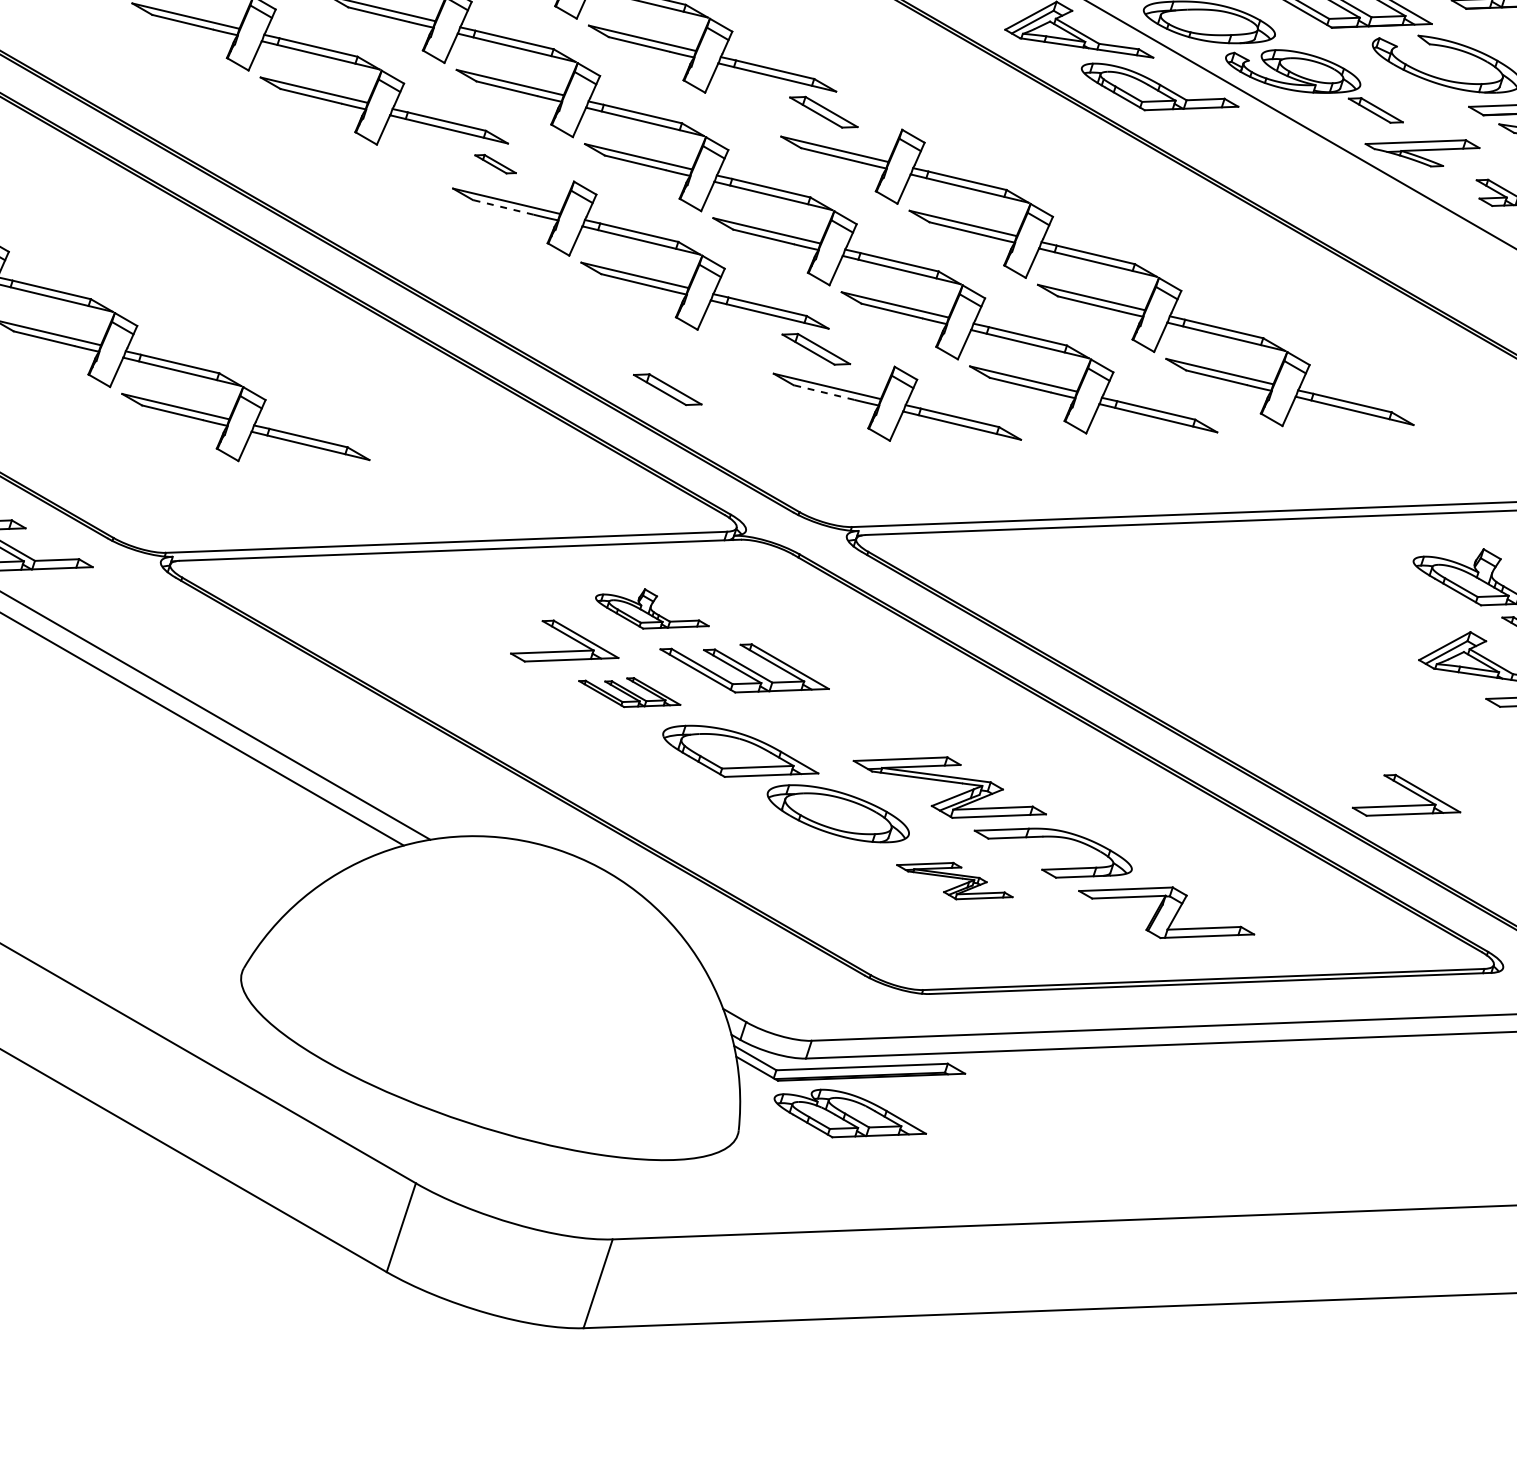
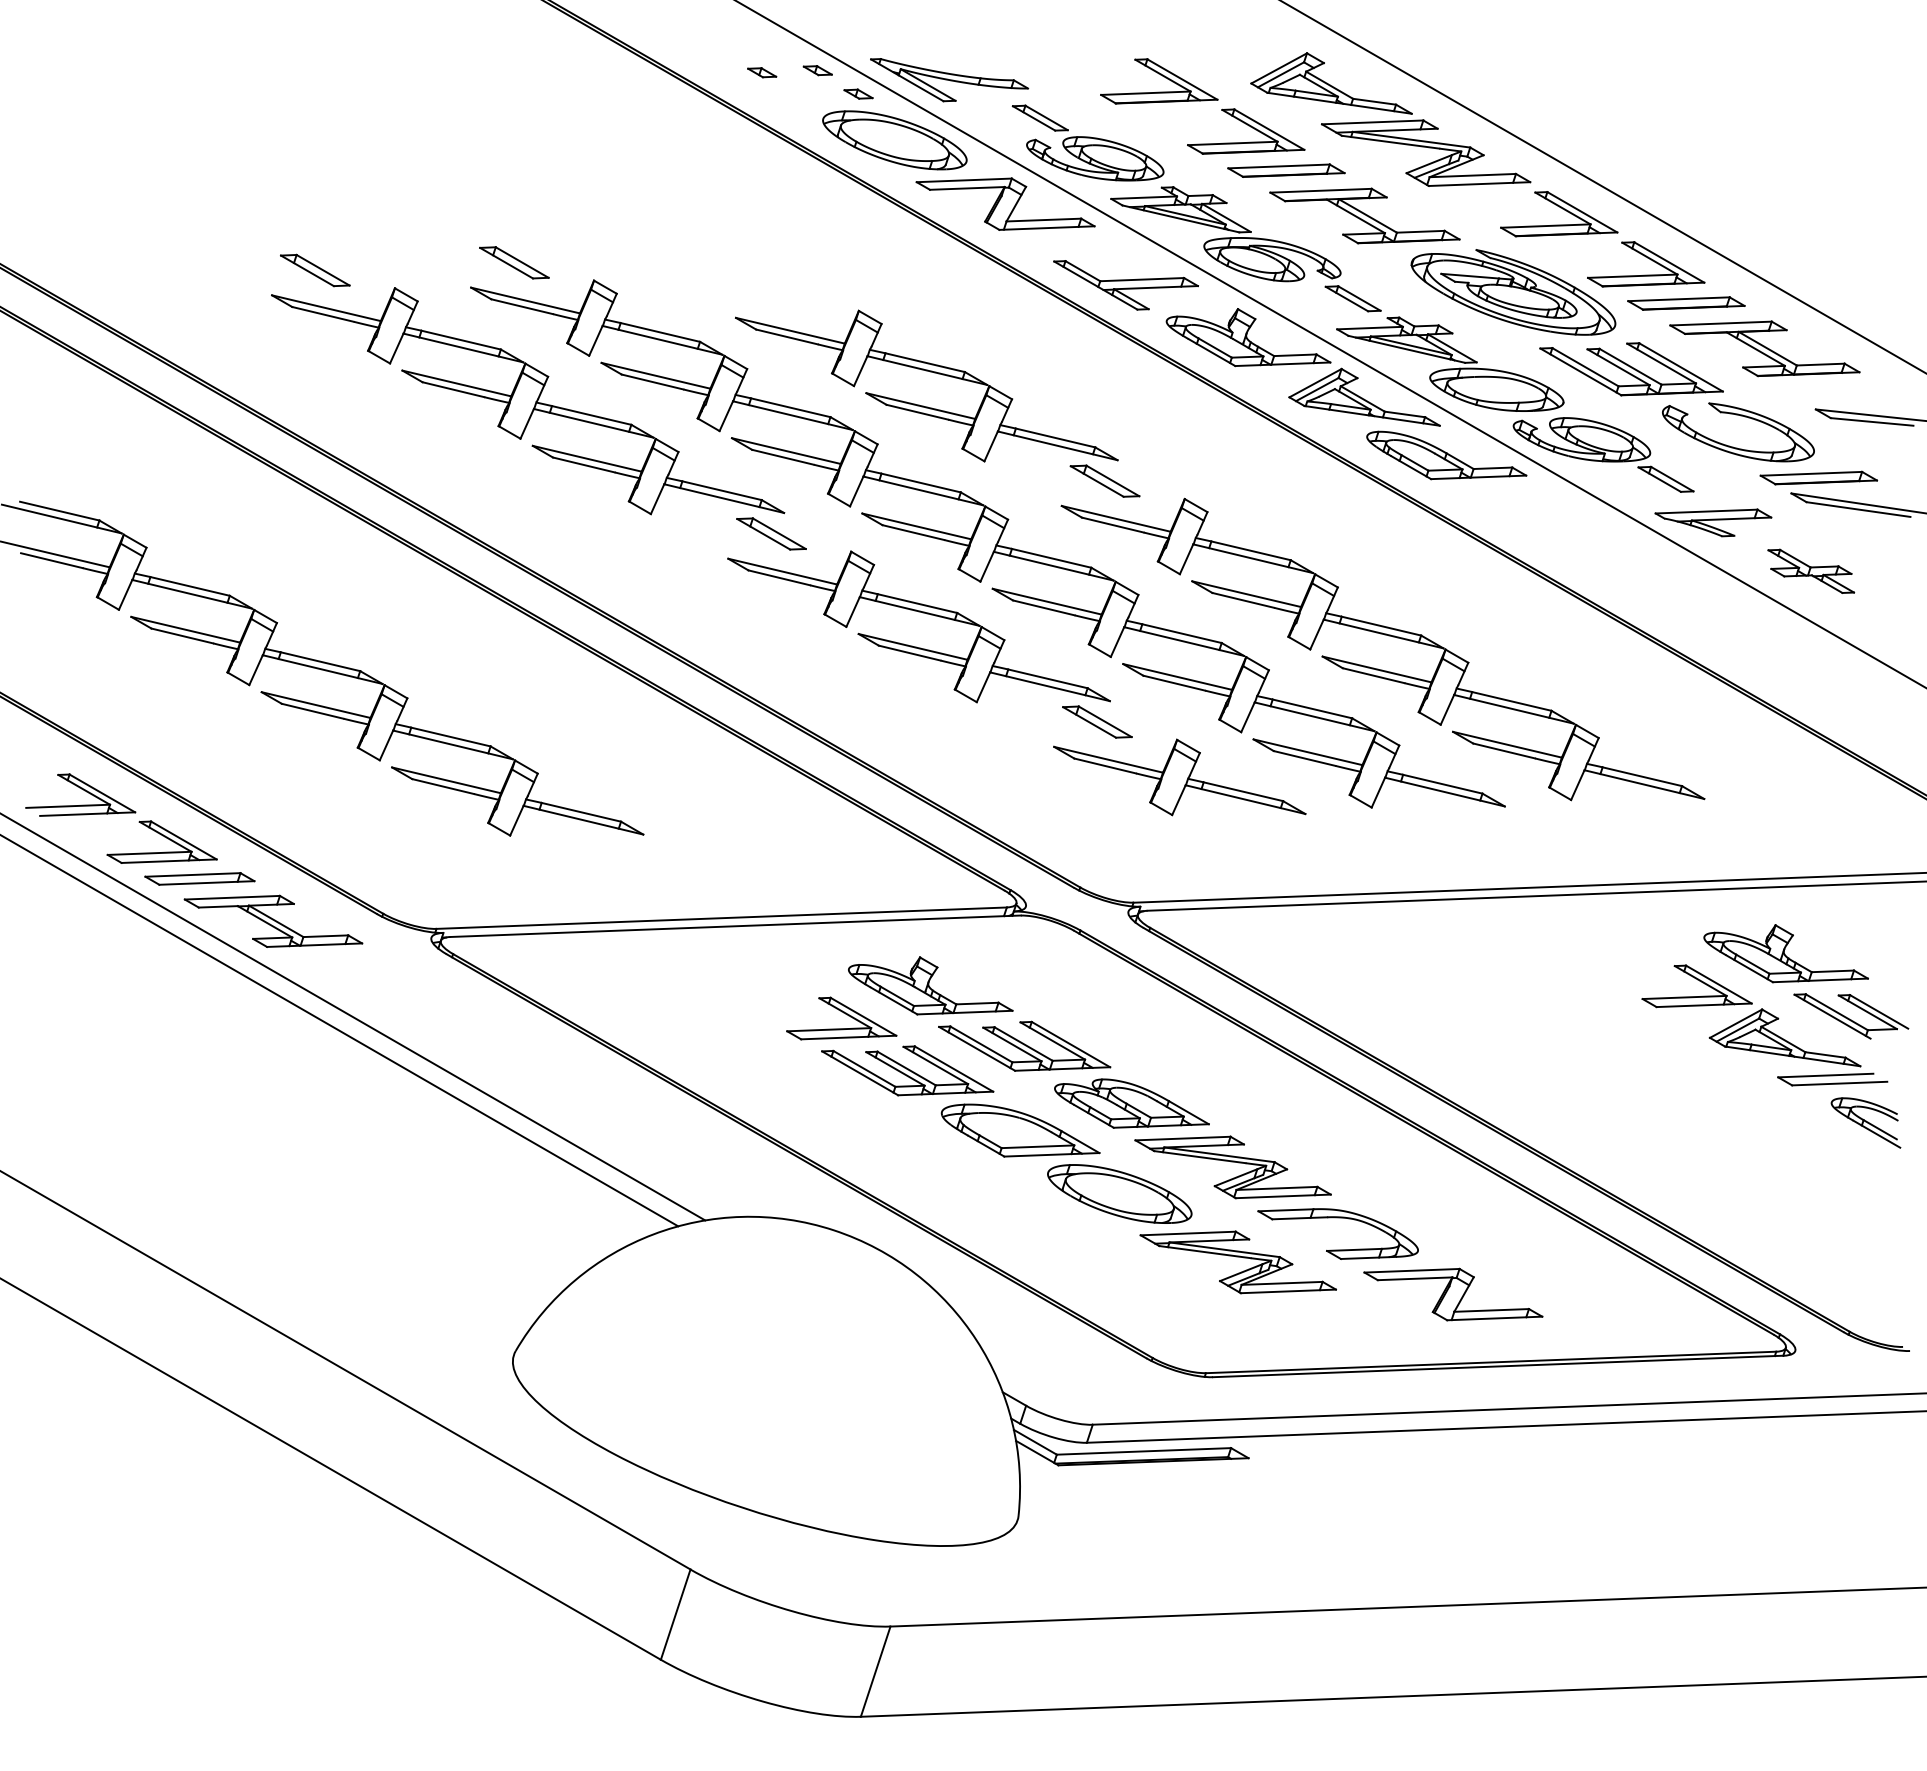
part: (495, 163) -> (771, 533), size x1.67
line: (503, 207) -> (779, 577), dashed -> solid
part: (667, 389) -> (946, 762), removed
line: (824, 392) -> (1105, 765), dashed -> solid
part: (652, 608) -> (930, 985), size x1.43
part: (629, 692) -> (907, 1070), size x1.67
part: (1405, 795) -> (1696, 986), moved
part: (954, 881) -> (1237, 1262), size x1.67
part: (849, 1113) -> (1131, 1103), moved

